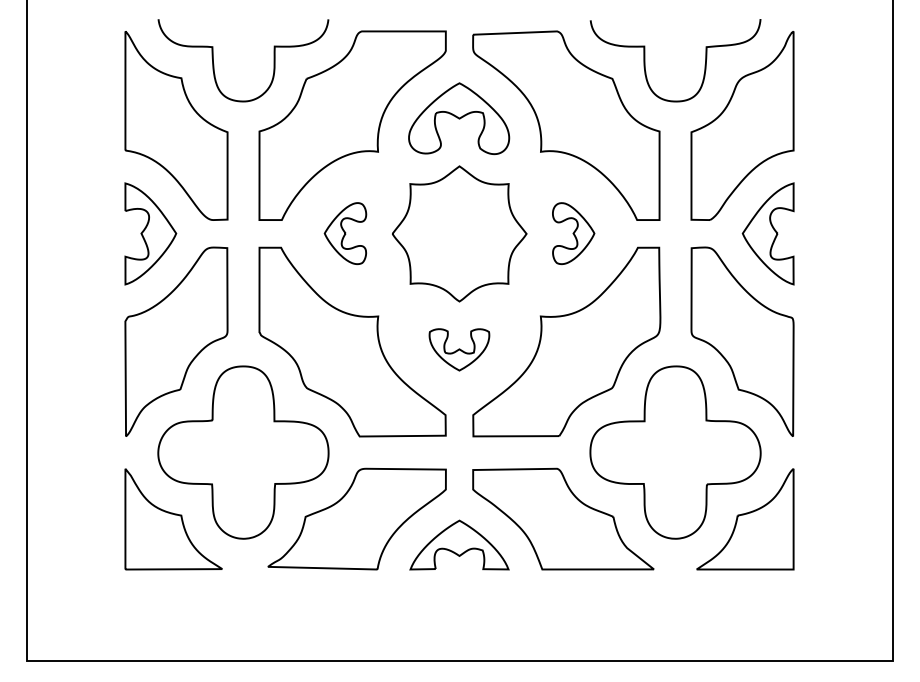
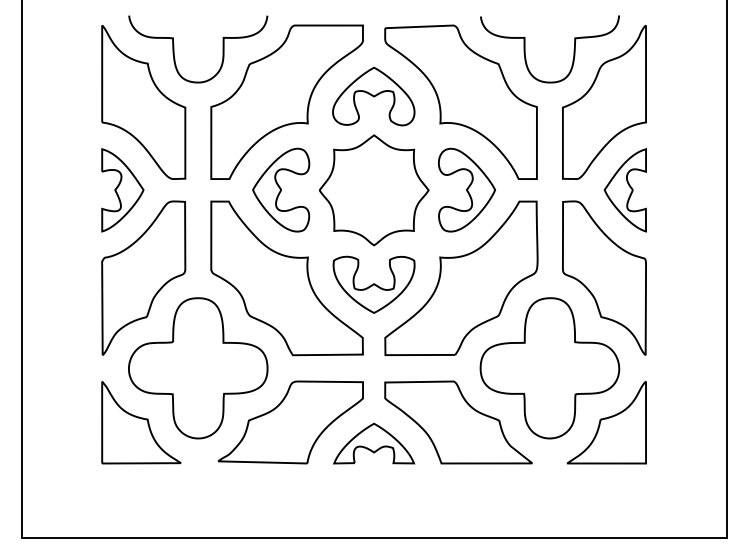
part: (345, 232) -> (281, 189), size x1.67
part: (573, 232) -> (466, 189), size x1.67
part: (458, 349) -> (373, 284), size x1.67

